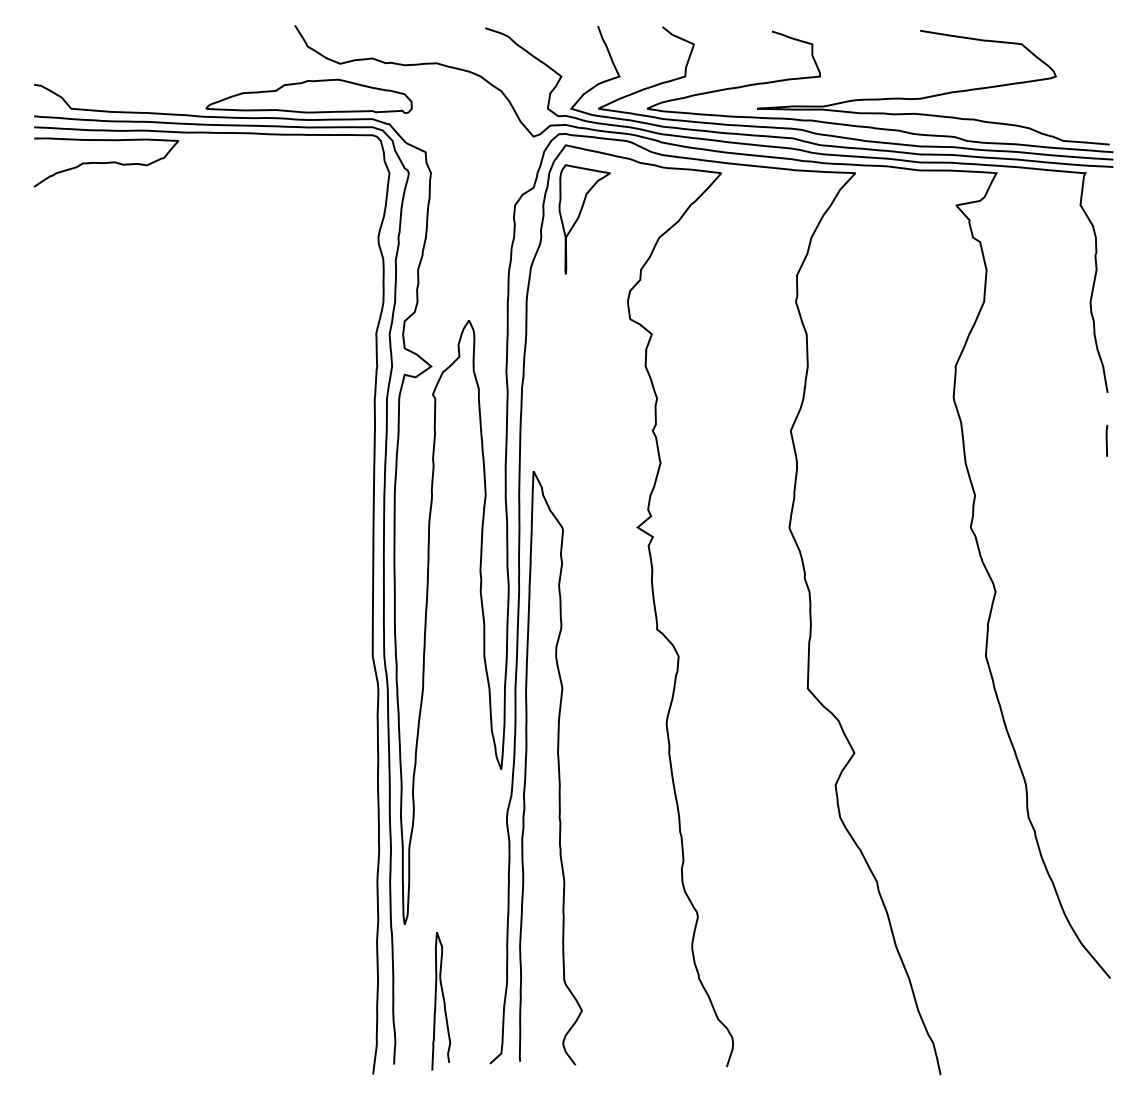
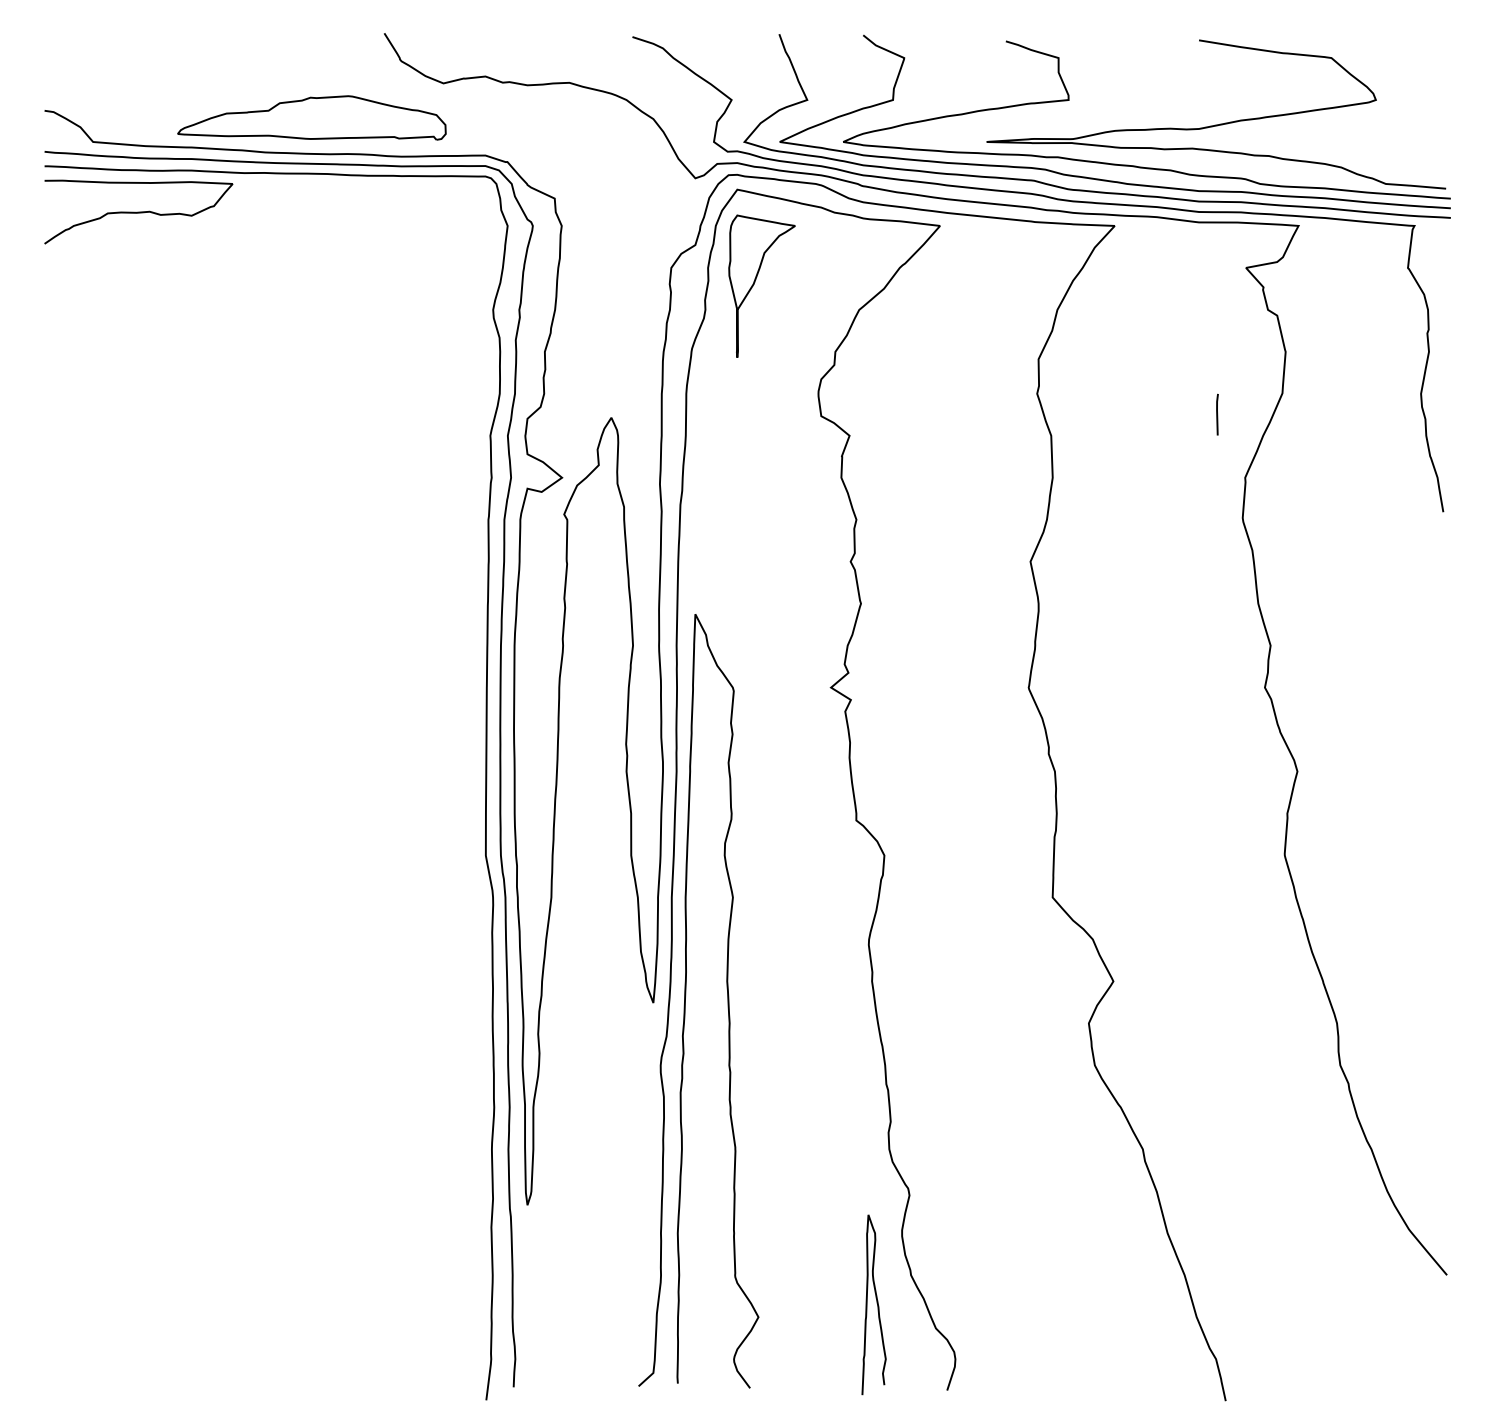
part: (308, 96) -> (311, 117), moved
line: (1106, 440) -> (1217, 414), moved
curve: (443, 1000) -> (876, 1303), moved

